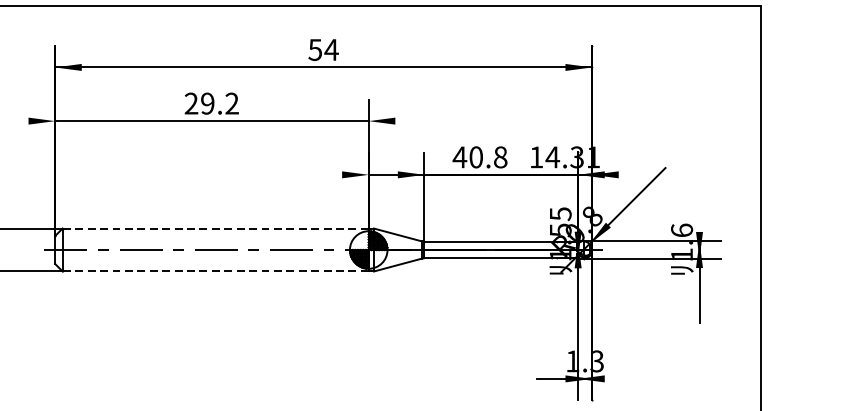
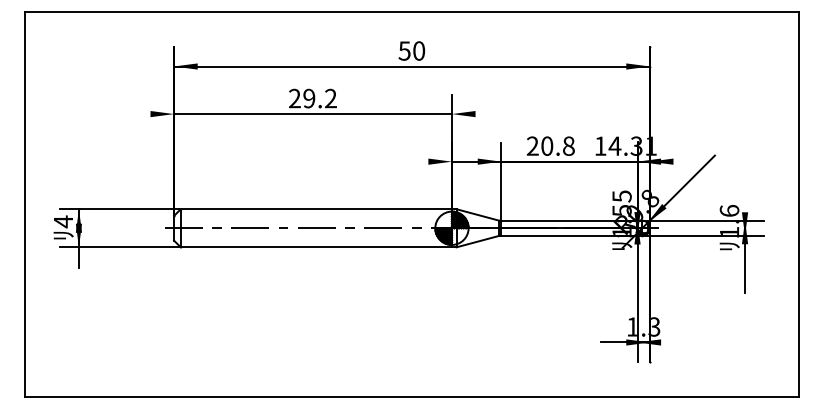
text: (330, 49) -> (418, 50), 54 -> 50
text: (459, 156) -> (532, 145), 40.8 -> 20.8
line: (215, 228) -> (316, 209), dashed -> solid
line: (215, 271) -> (316, 247), dashed -> solid

